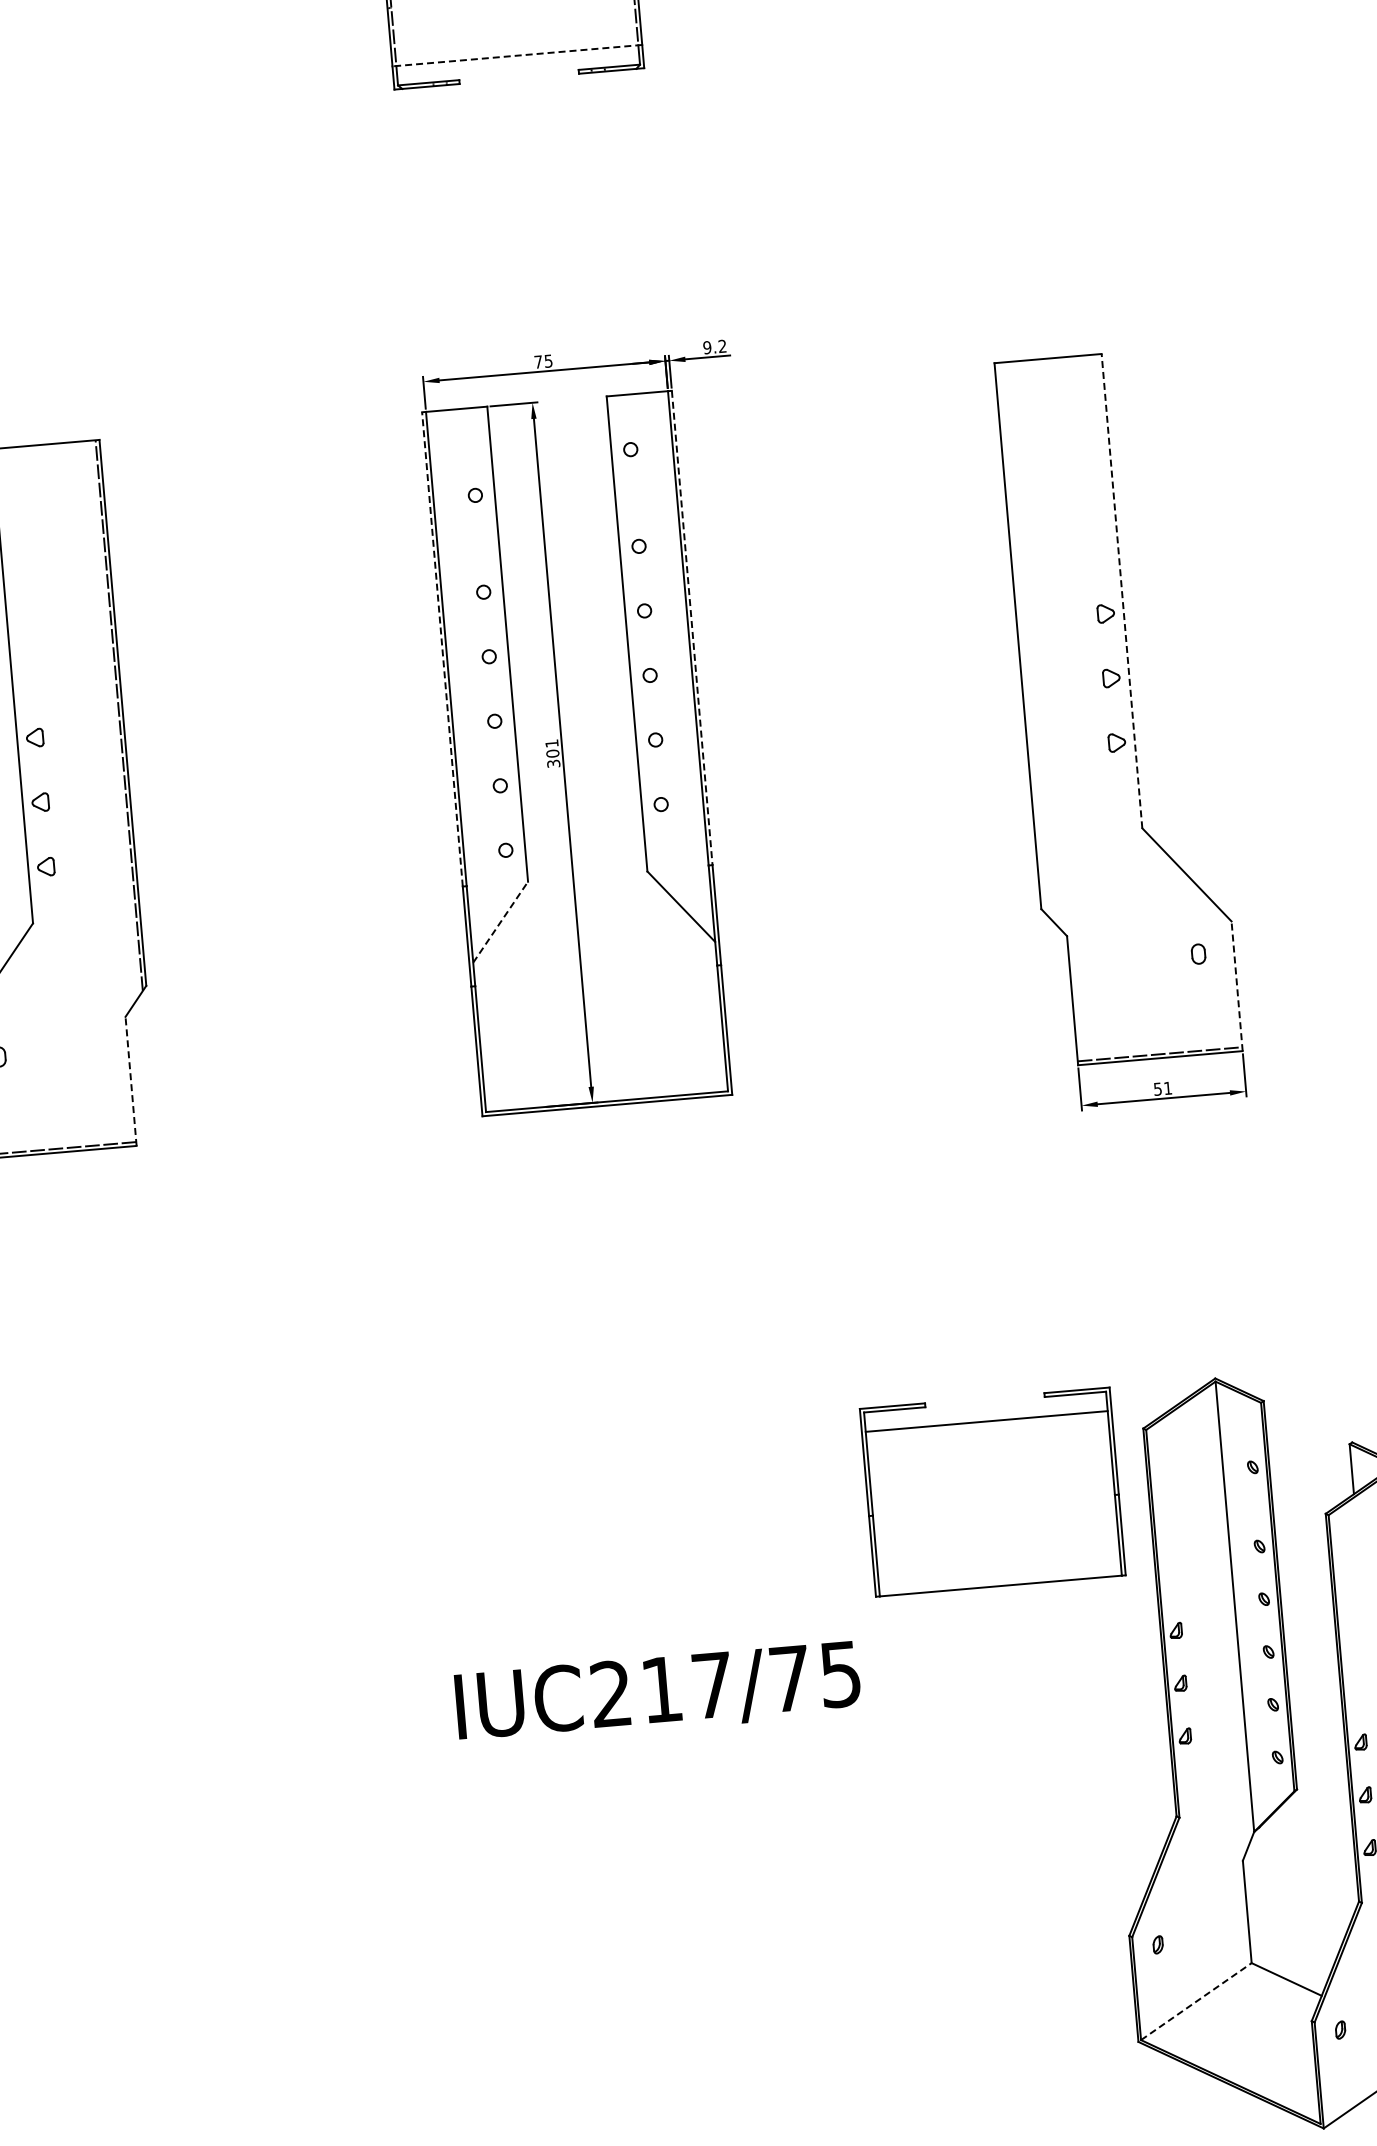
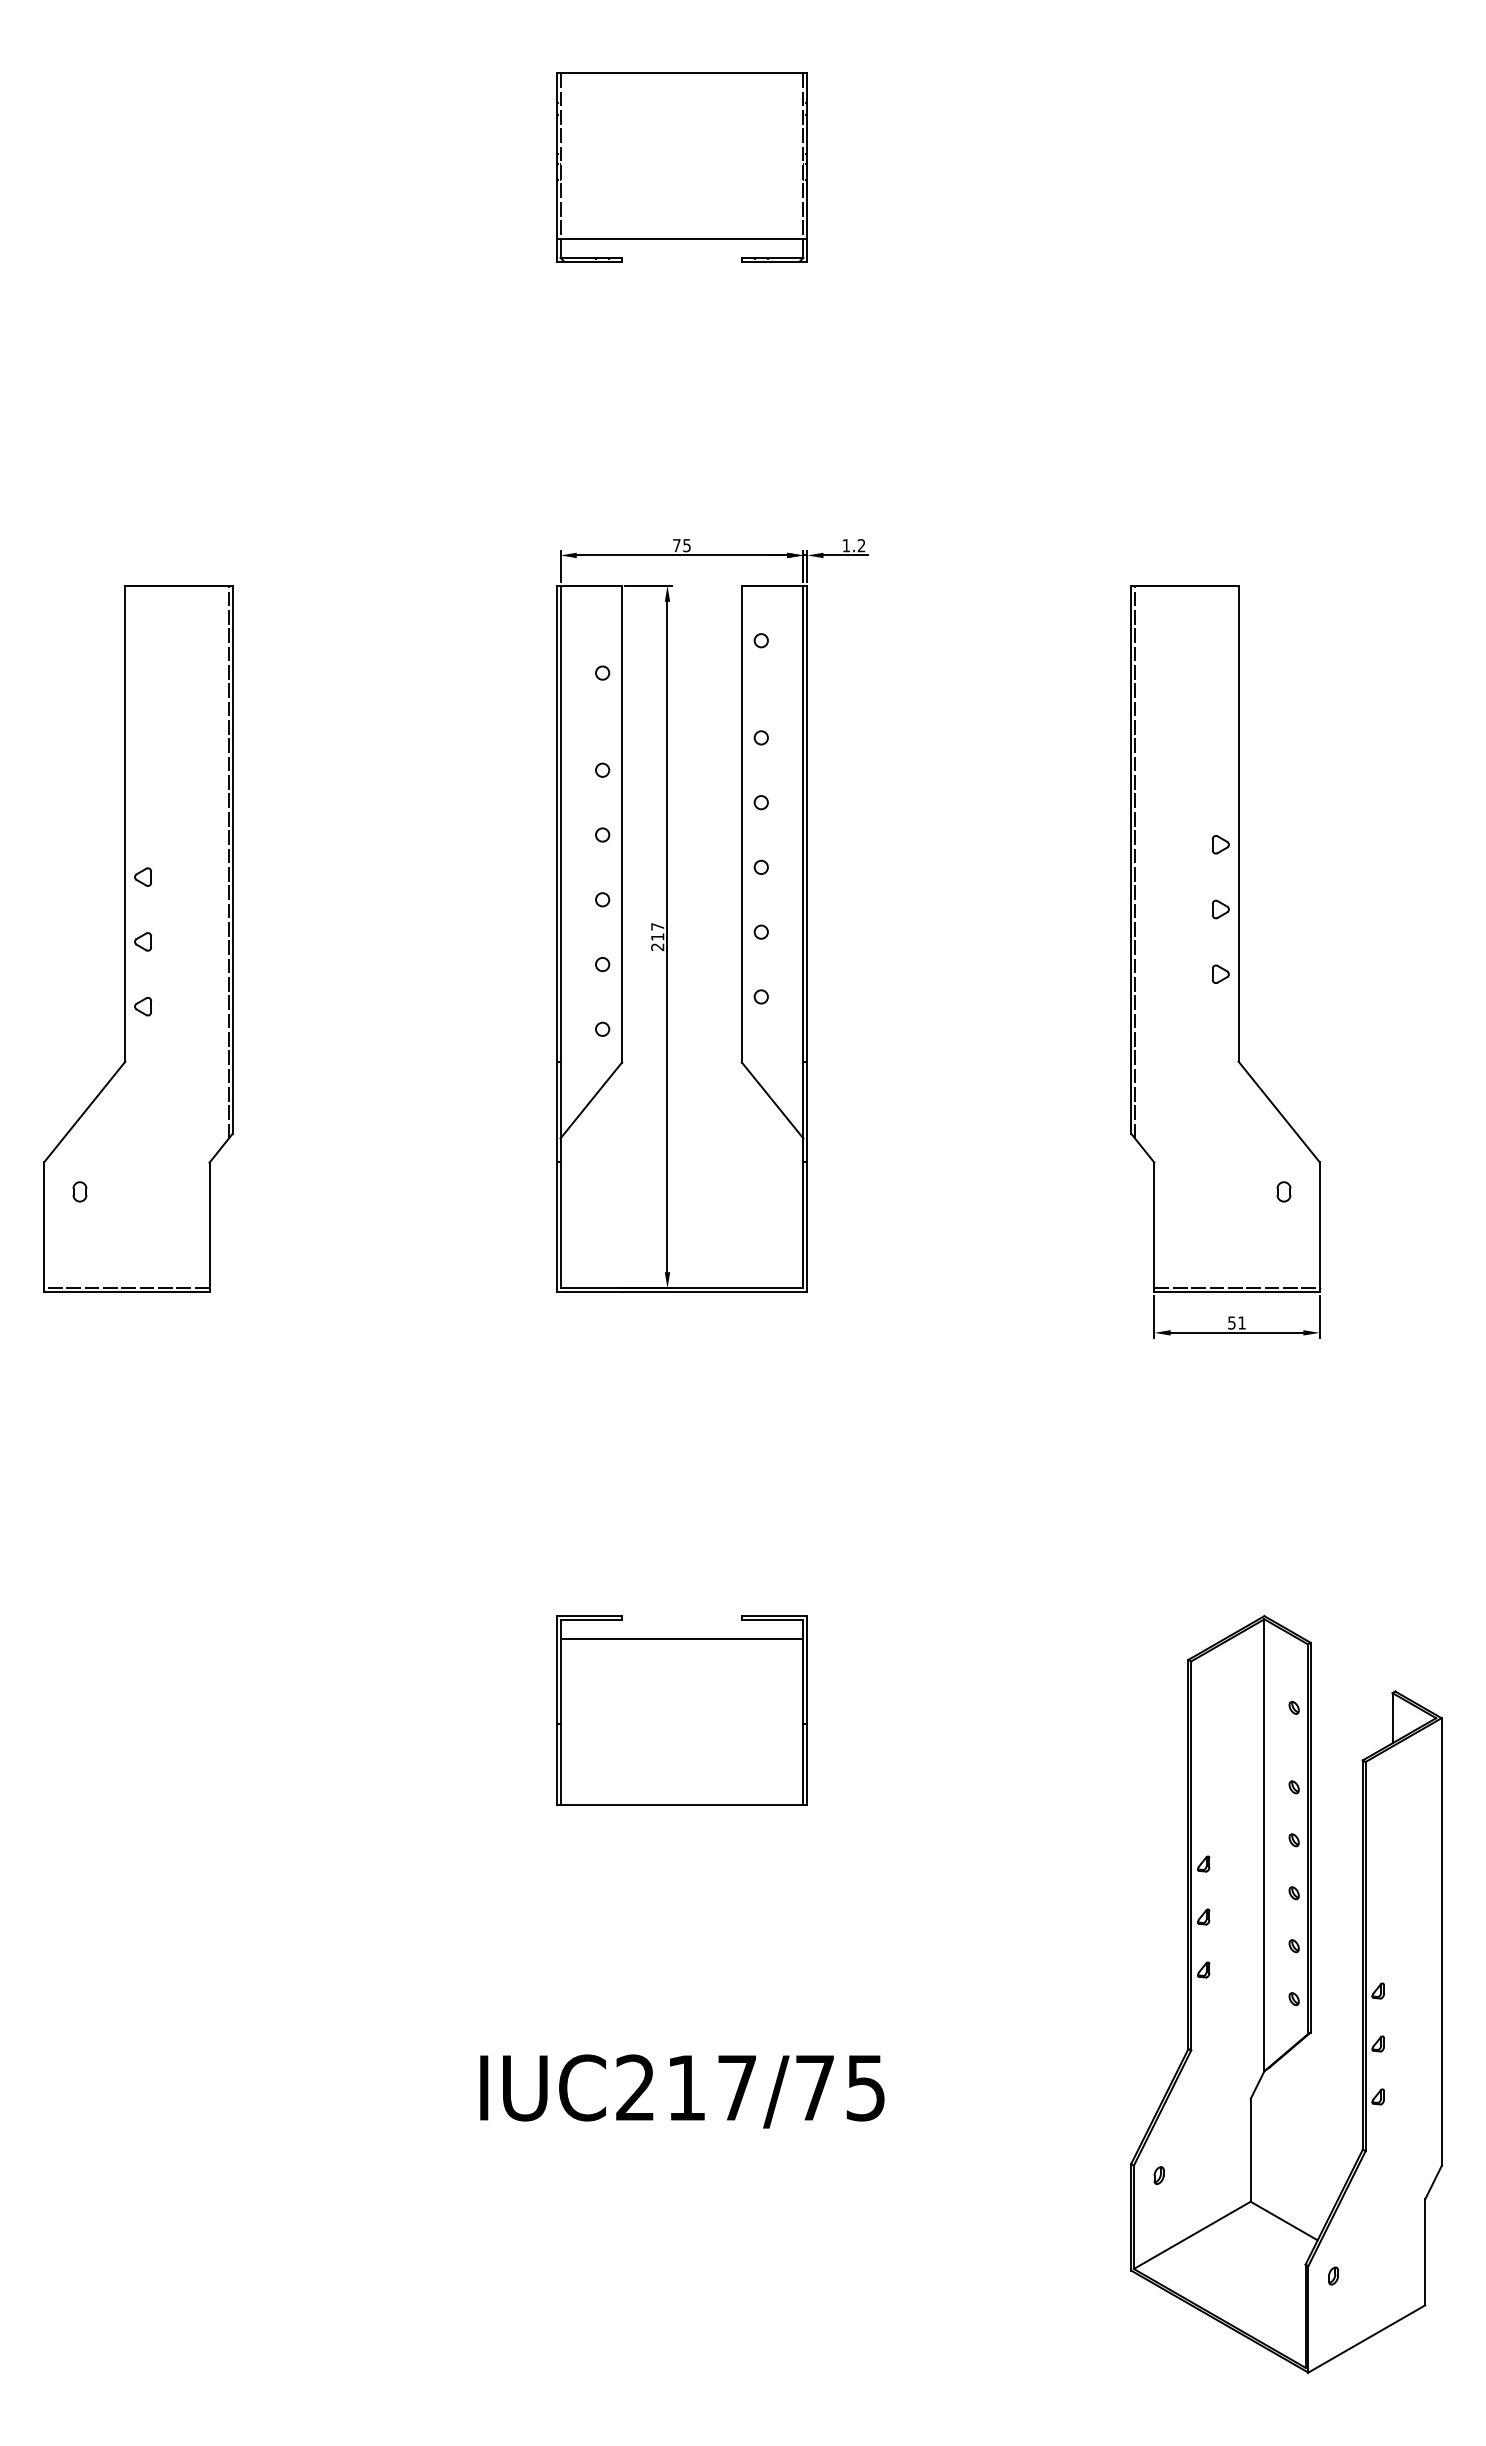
line: (516, 55) -> (681, 238), dashed -> solid
text: (707, 347) -> (846, 545), 9.2 -> 1.2
line: (1121, 590) -> (1238, 823), dashed -> solid
line: (692, 628) -> (807, 824), dashed -> solid
line: (1022, 637) -> (1135, 861), added
line: (442, 649) -> (556, 823), dashed -> solid
text: (552, 753) -> (657, 936), 301 -> 217
line: (500, 922) -> (591, 1100), dashed -> solid
line: (1236, 985) -> (1319, 1226), dashed -> solid
line: (131, 1081) -> (209, 1227), dashed -> solid
part: (992, 1492) -> (681, 1710), moved
text: (658, 1693) -> (682, 2091), moved
line: (1196, 2001) -> (1192, 2235), dashed -> solid

